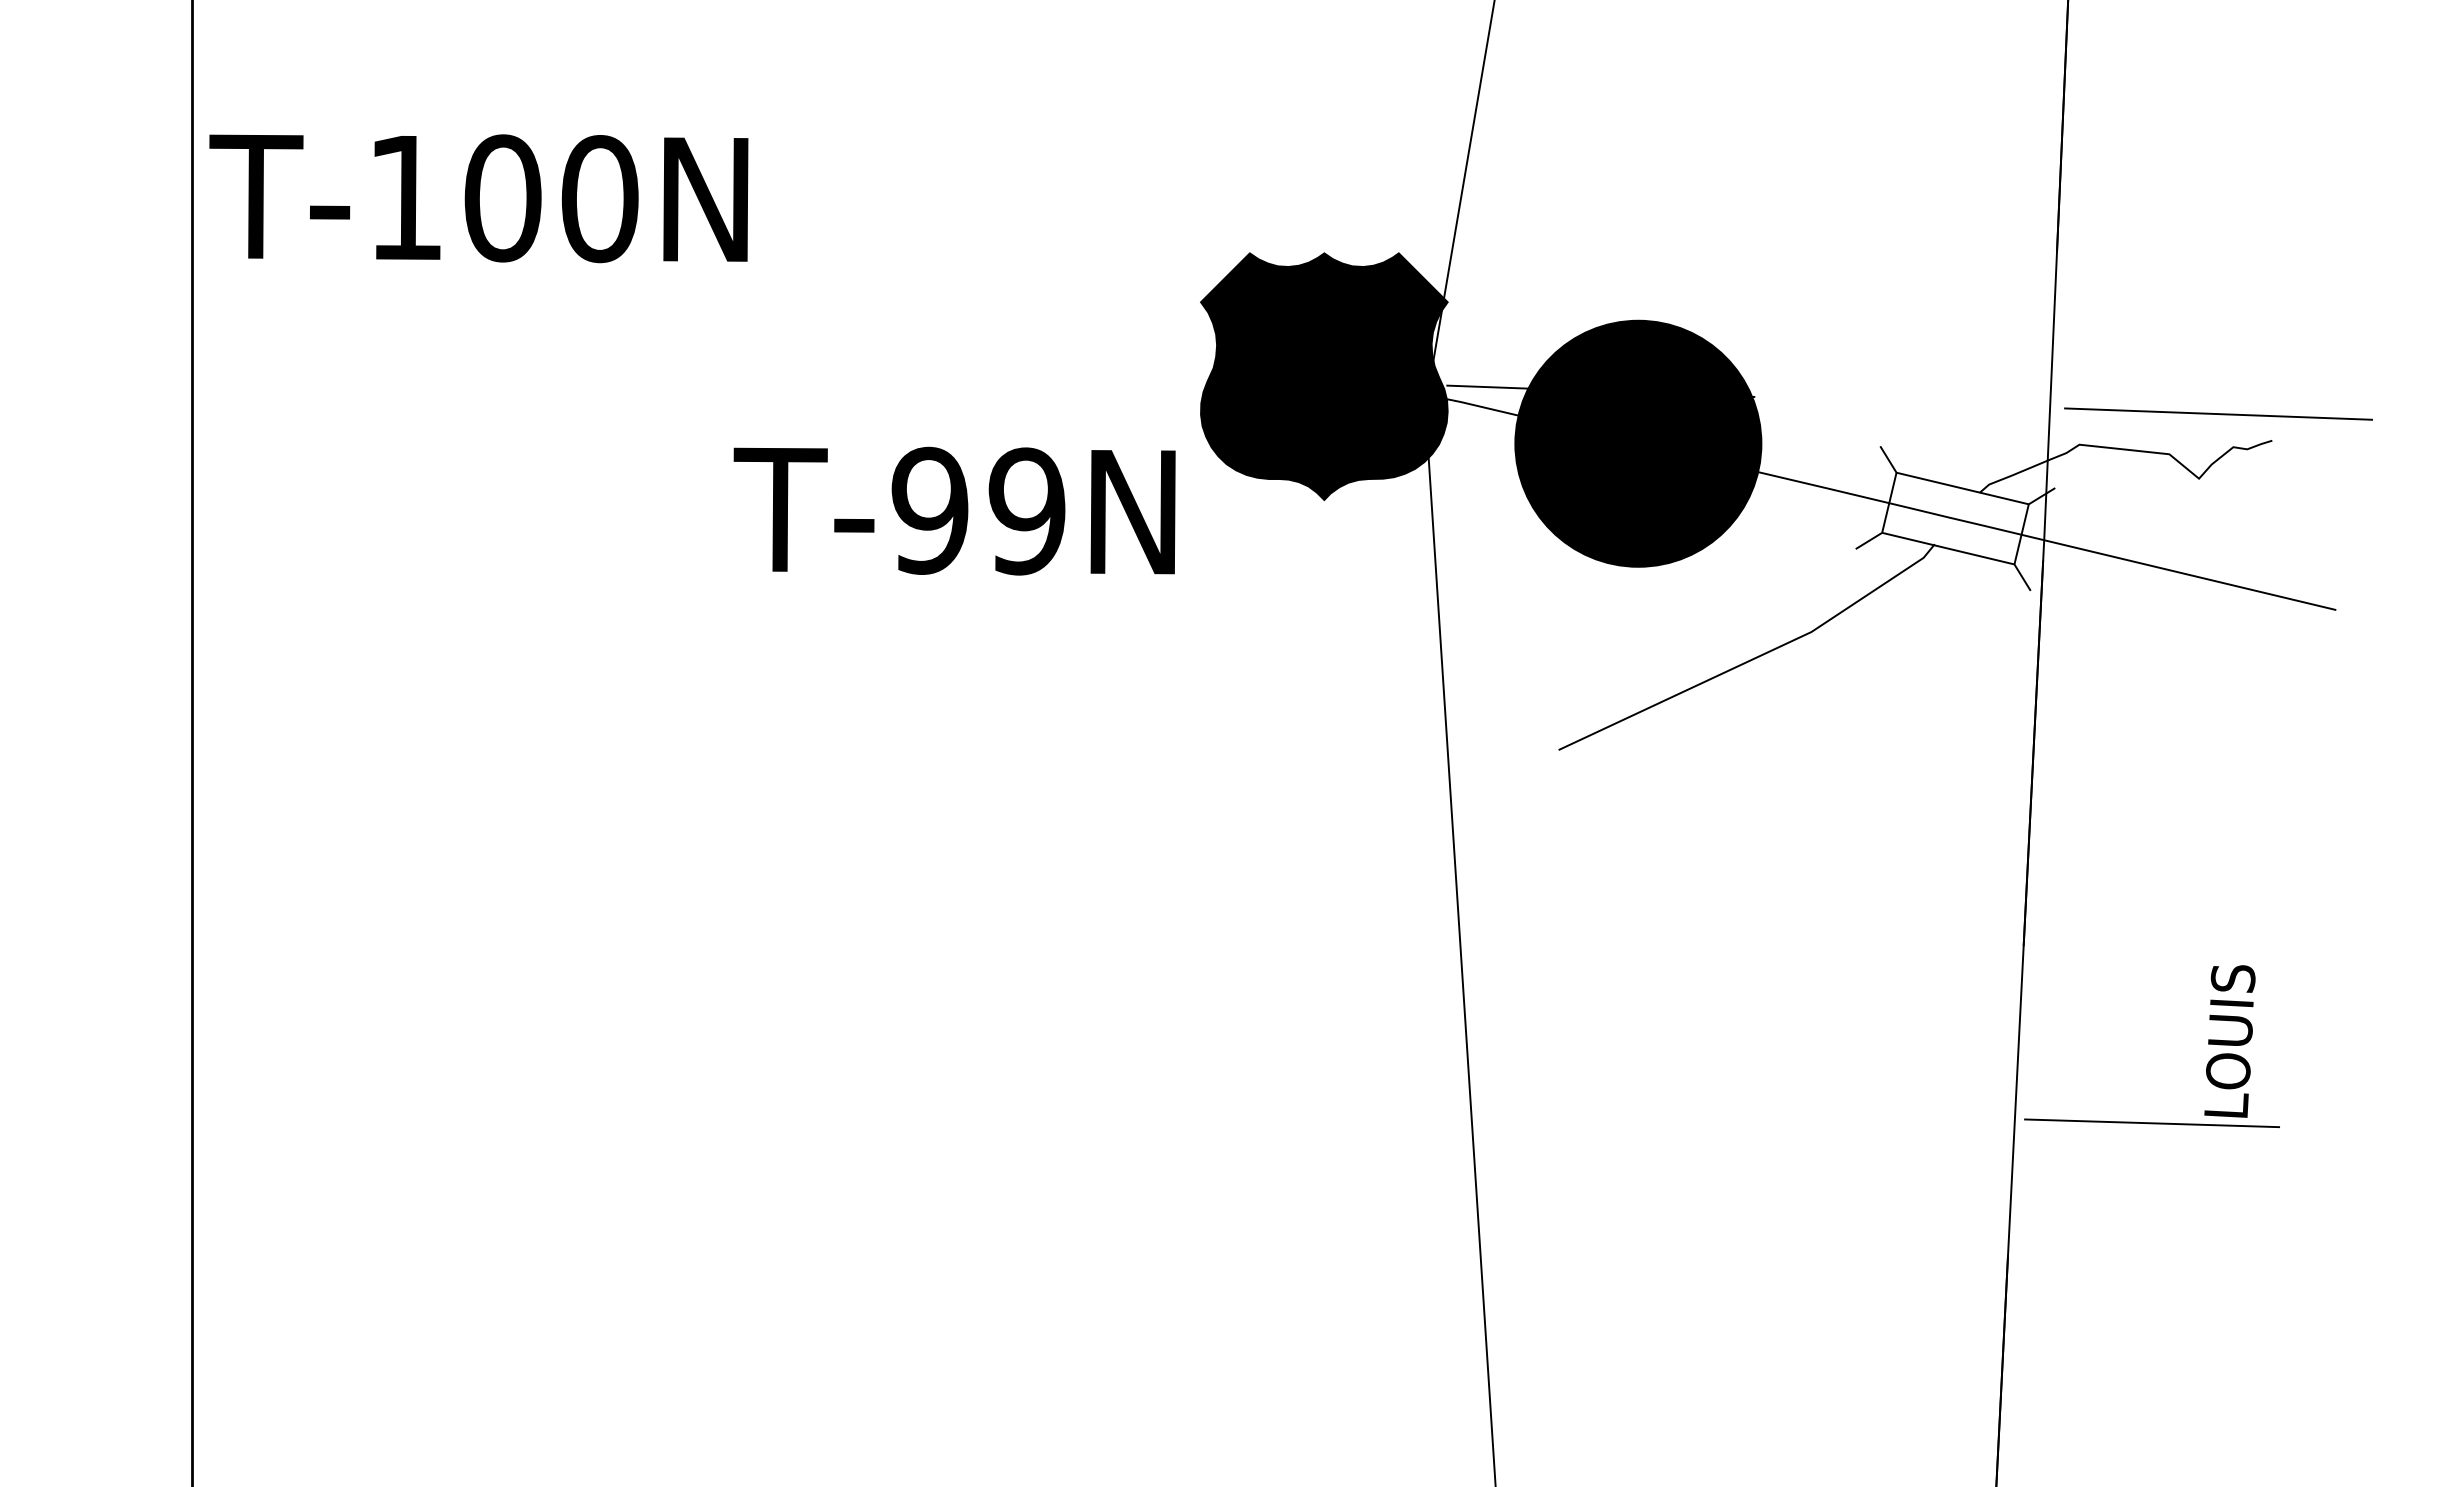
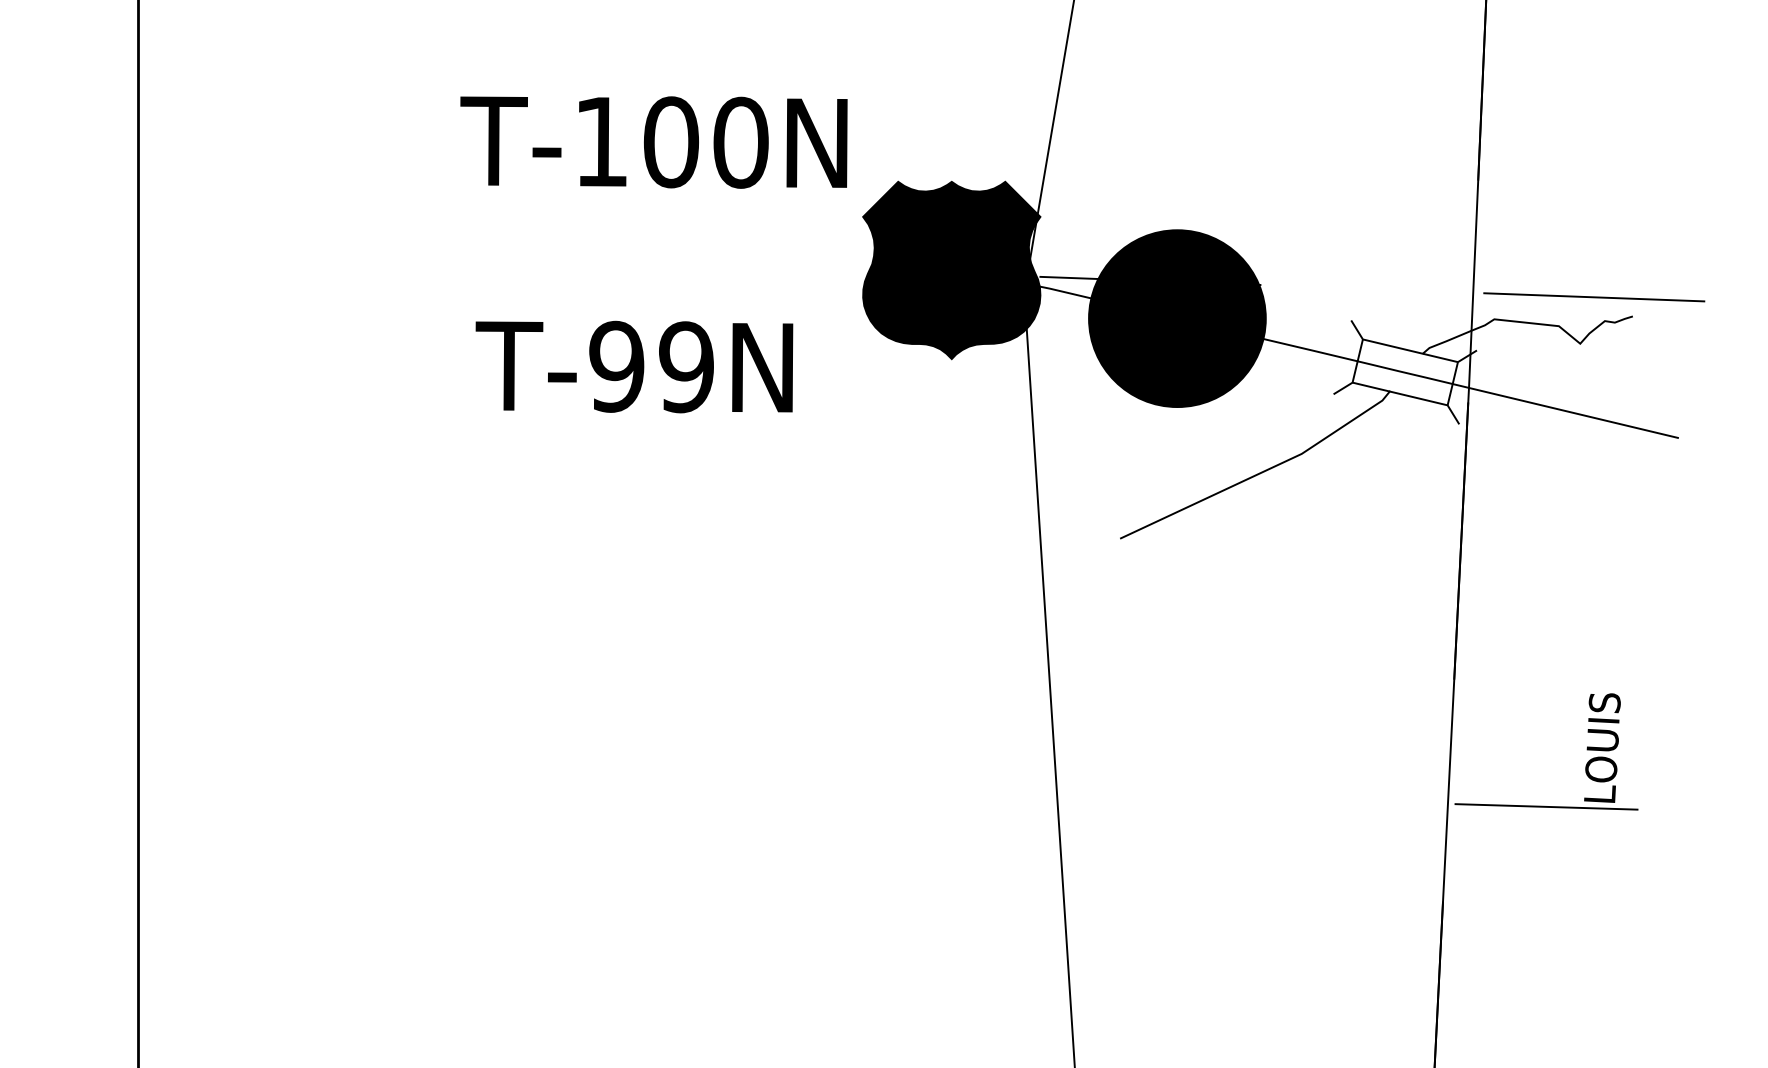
text: (478, 198) -> (653, 142), moved
text: (954, 510) -> (634, 366), moved

